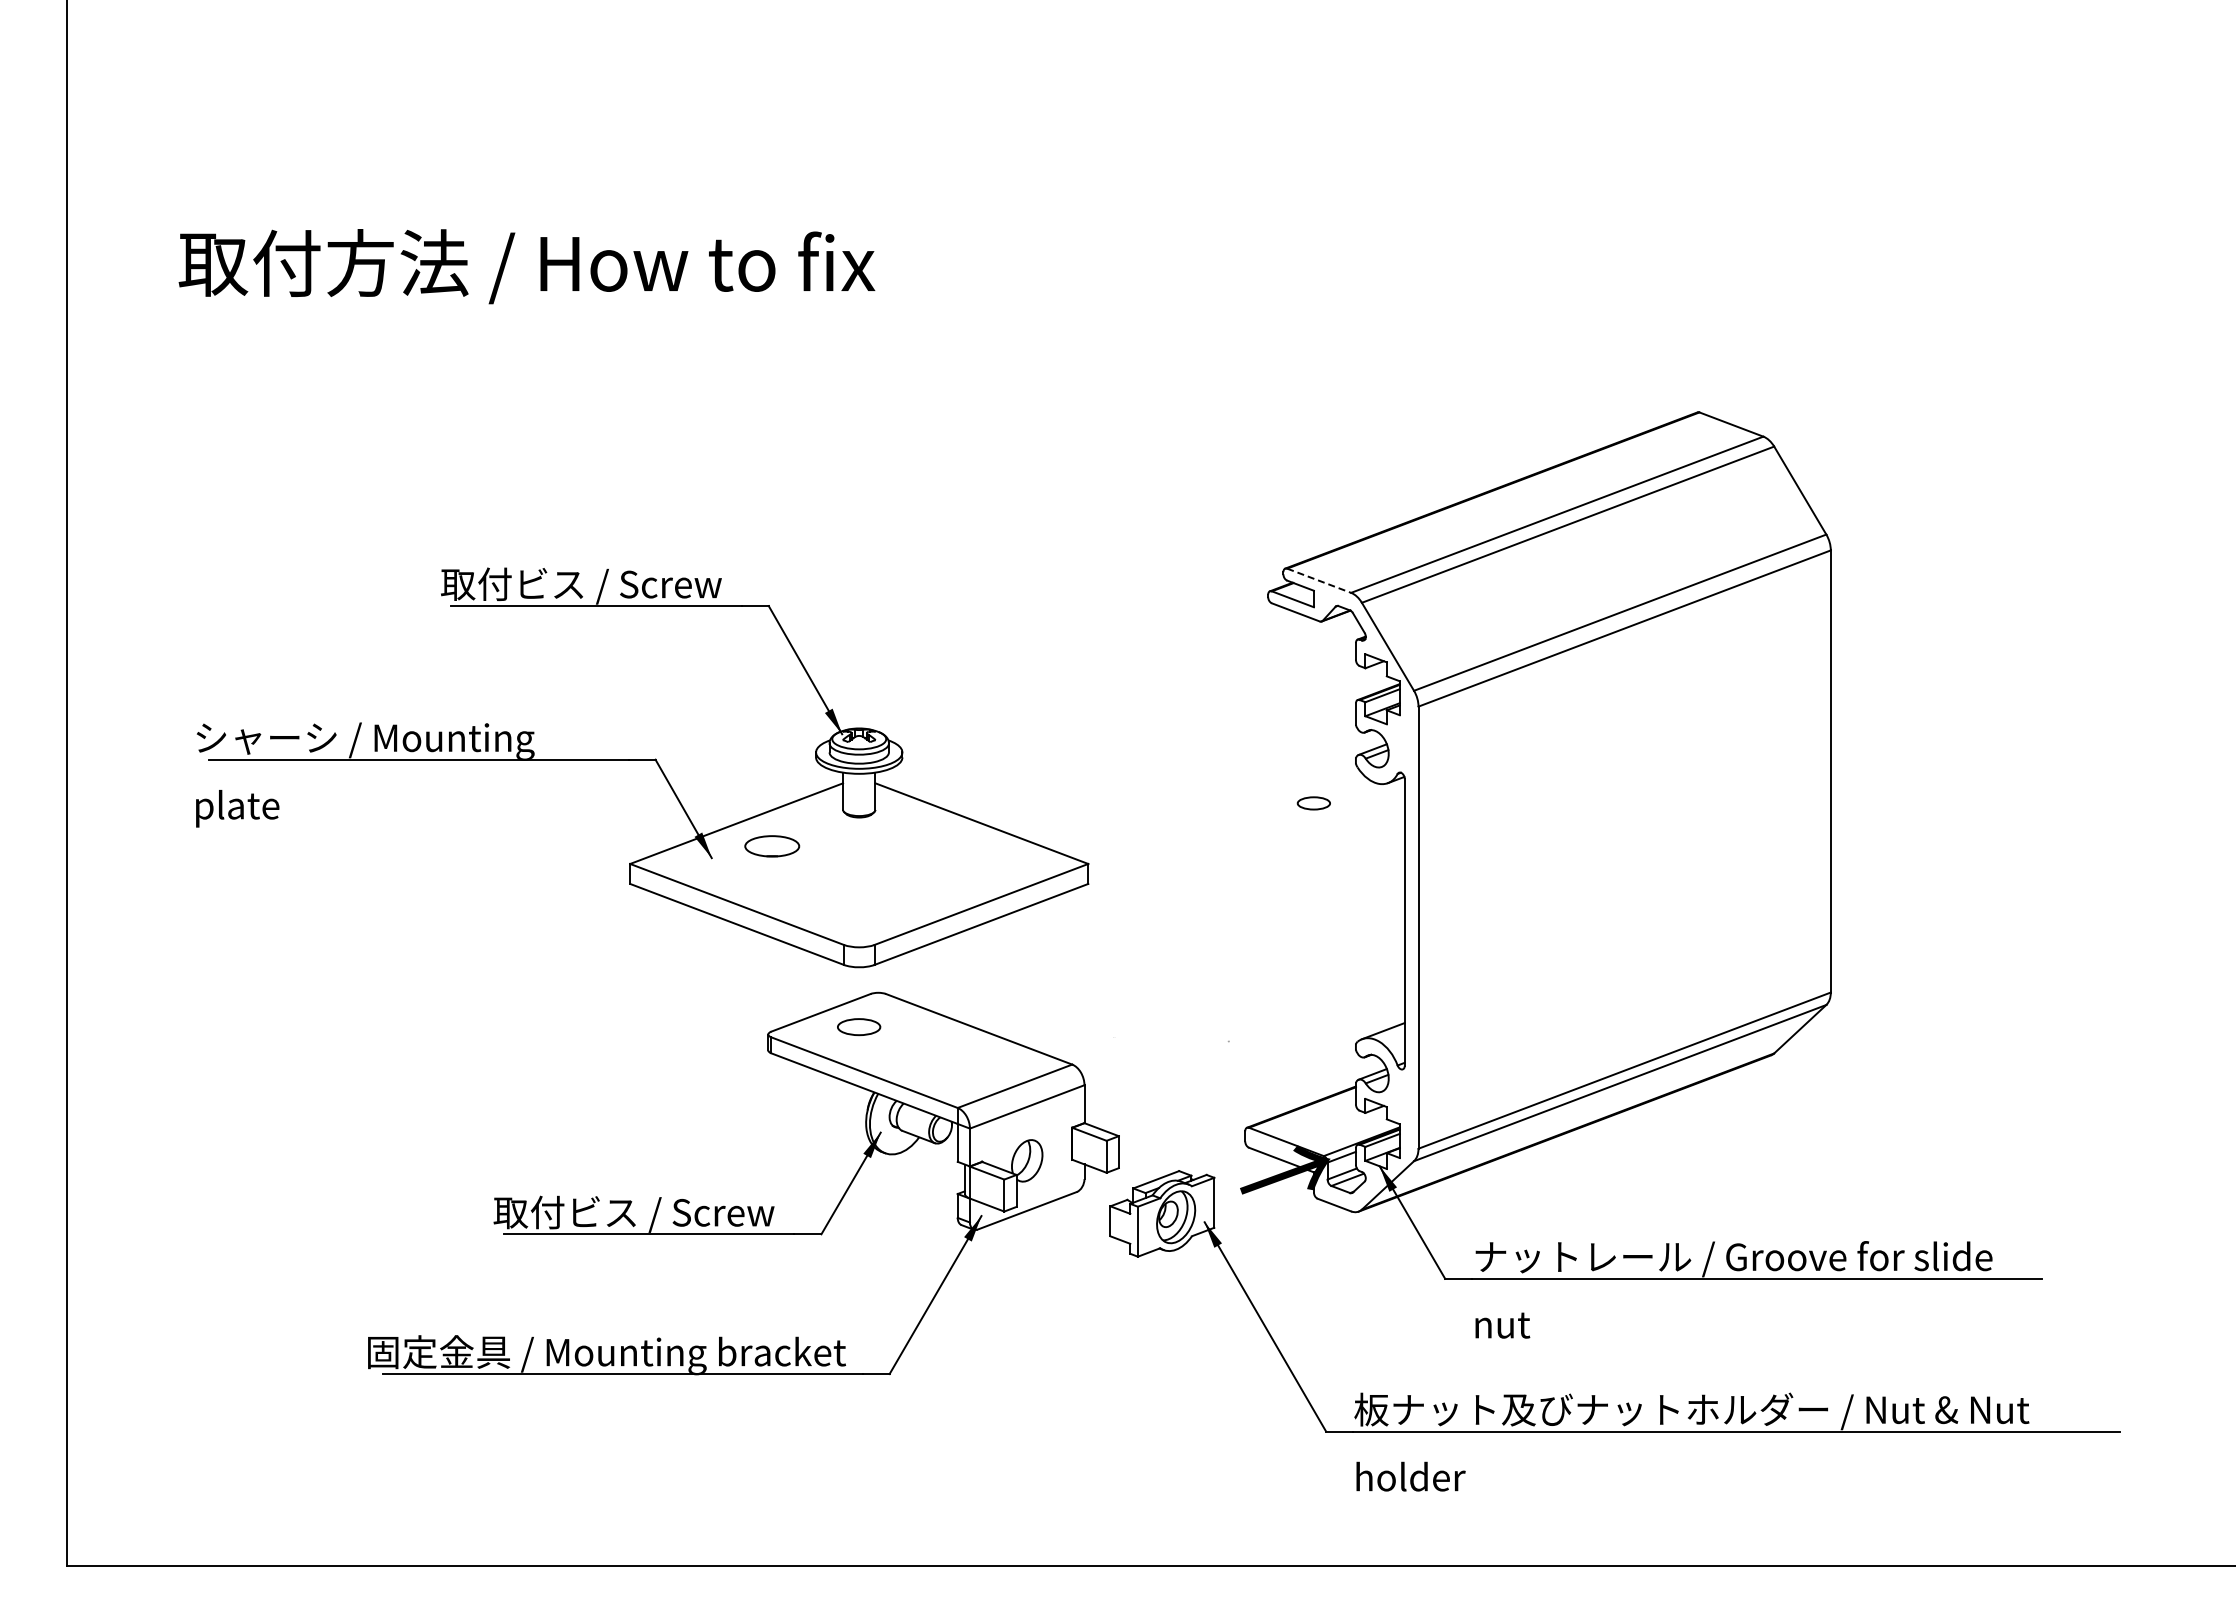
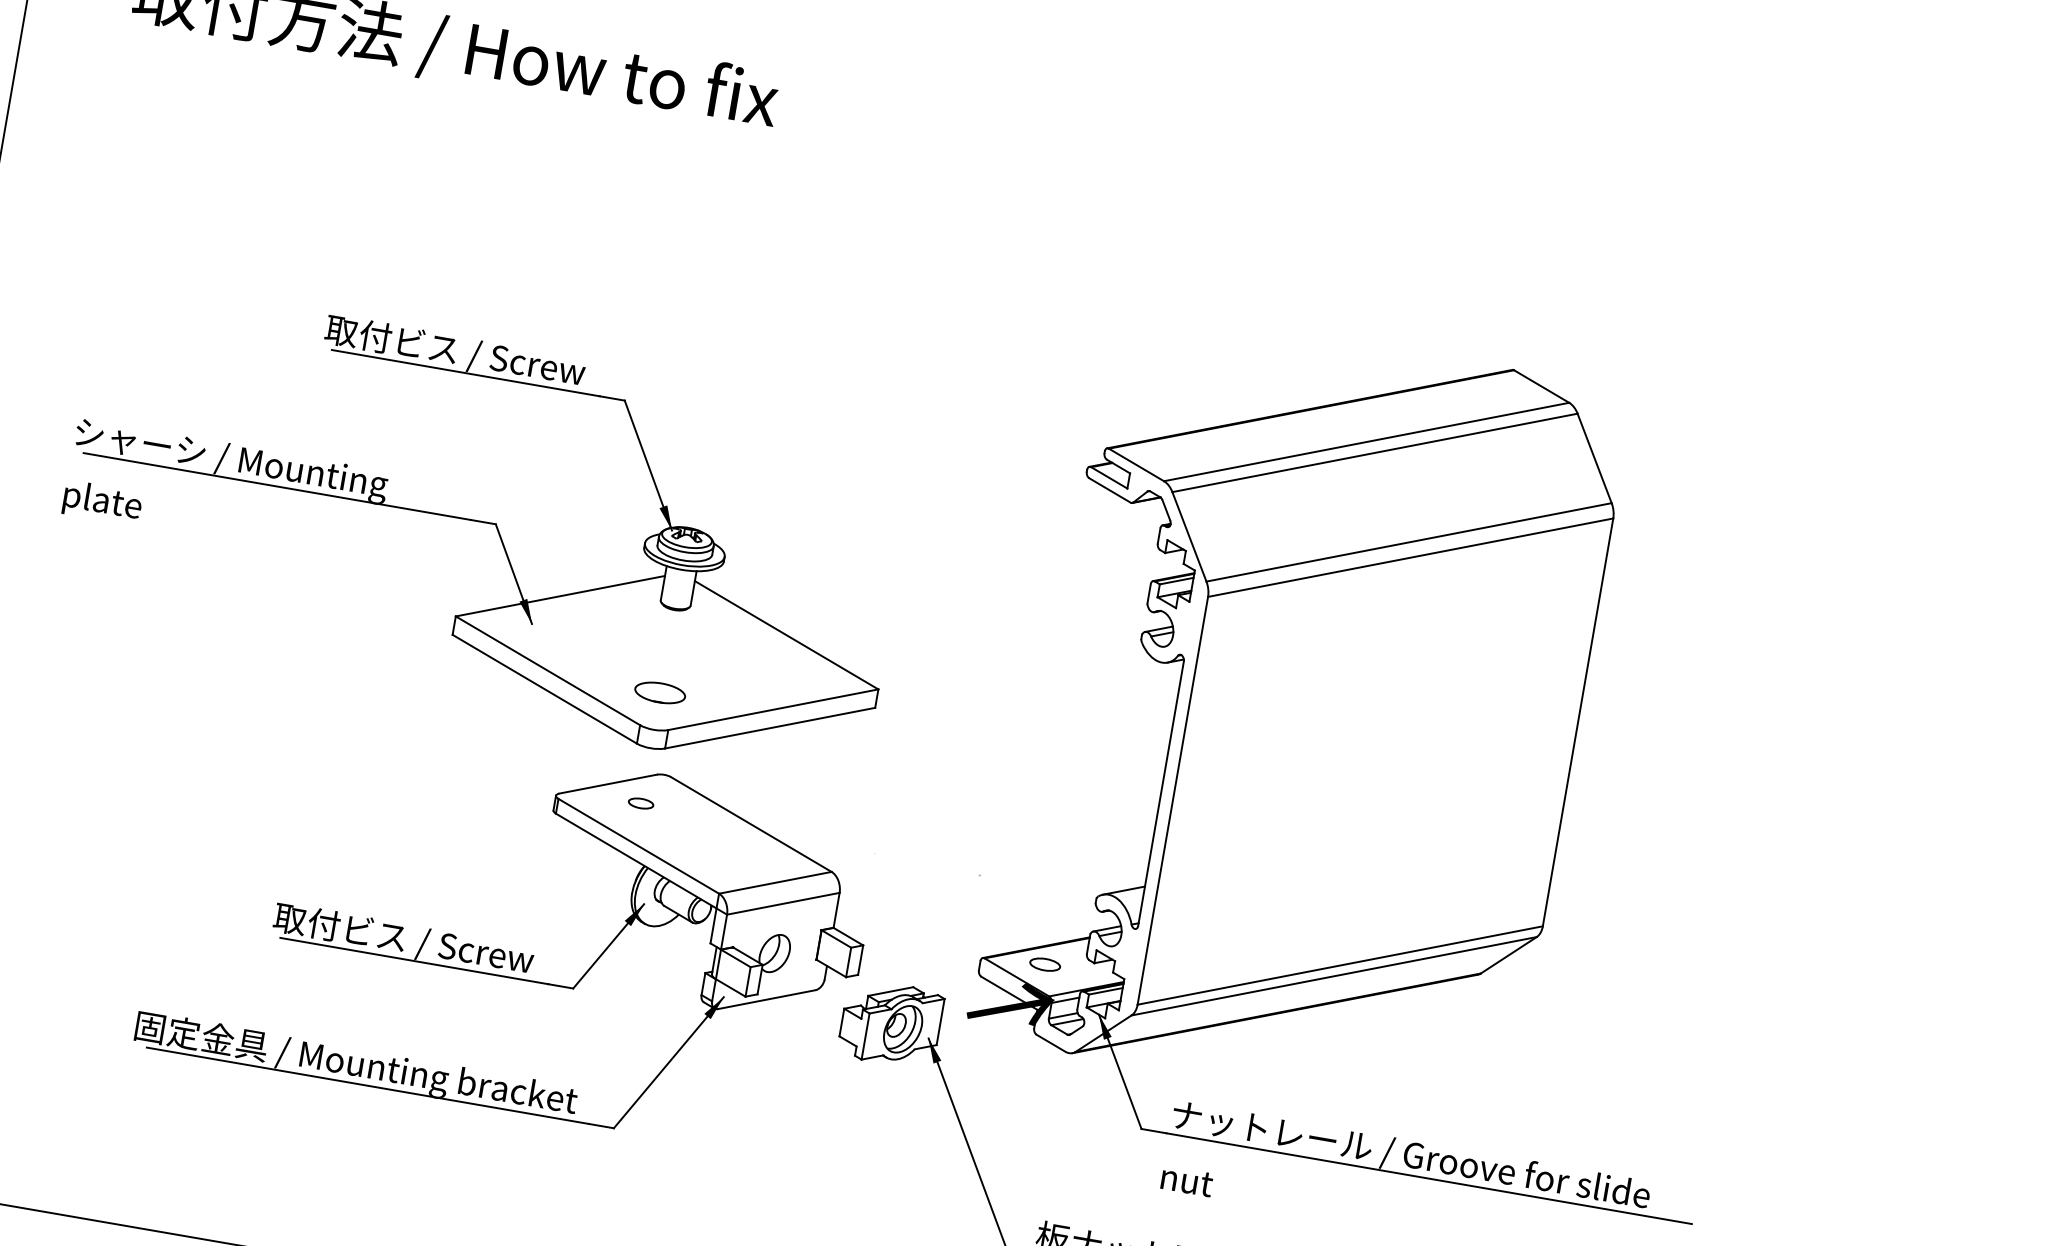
line: (1319, 580) -> (1136, 464), dashed -> solid
part: (1313, 803) -> (1044, 964), moved
part: (772, 846) -> (660, 693), moved
part: (859, 1027) -> (641, 803), size x0.62

